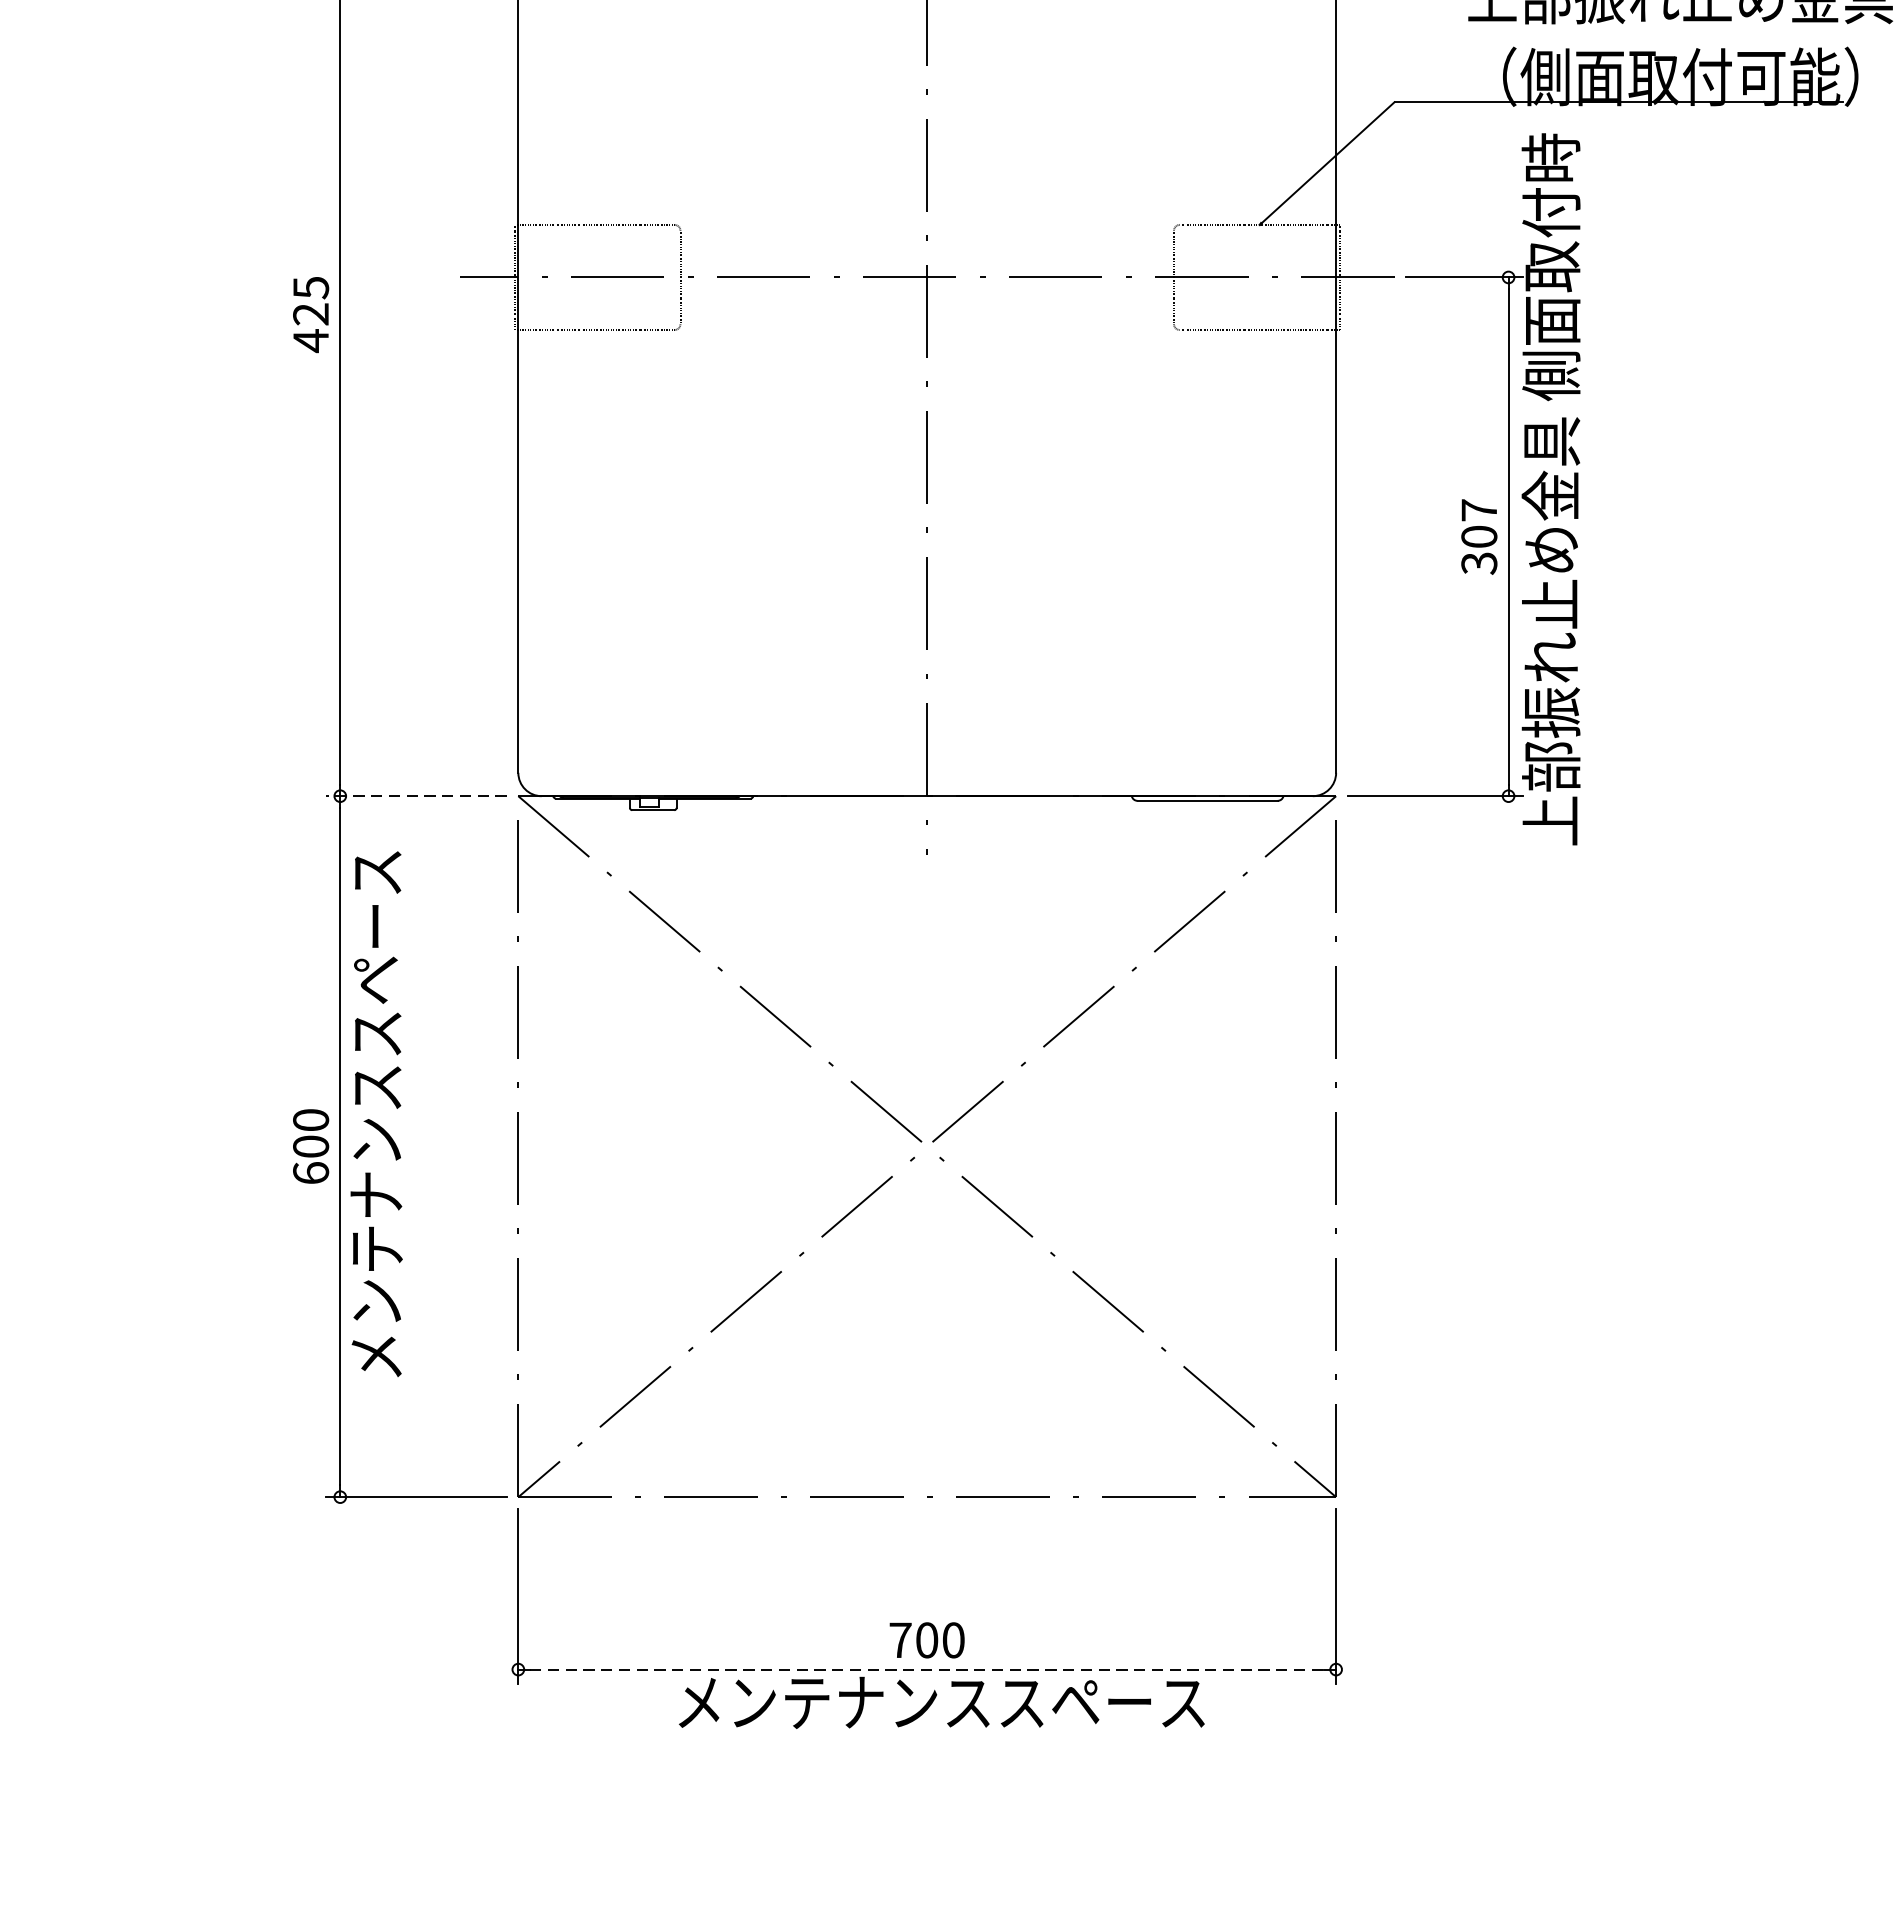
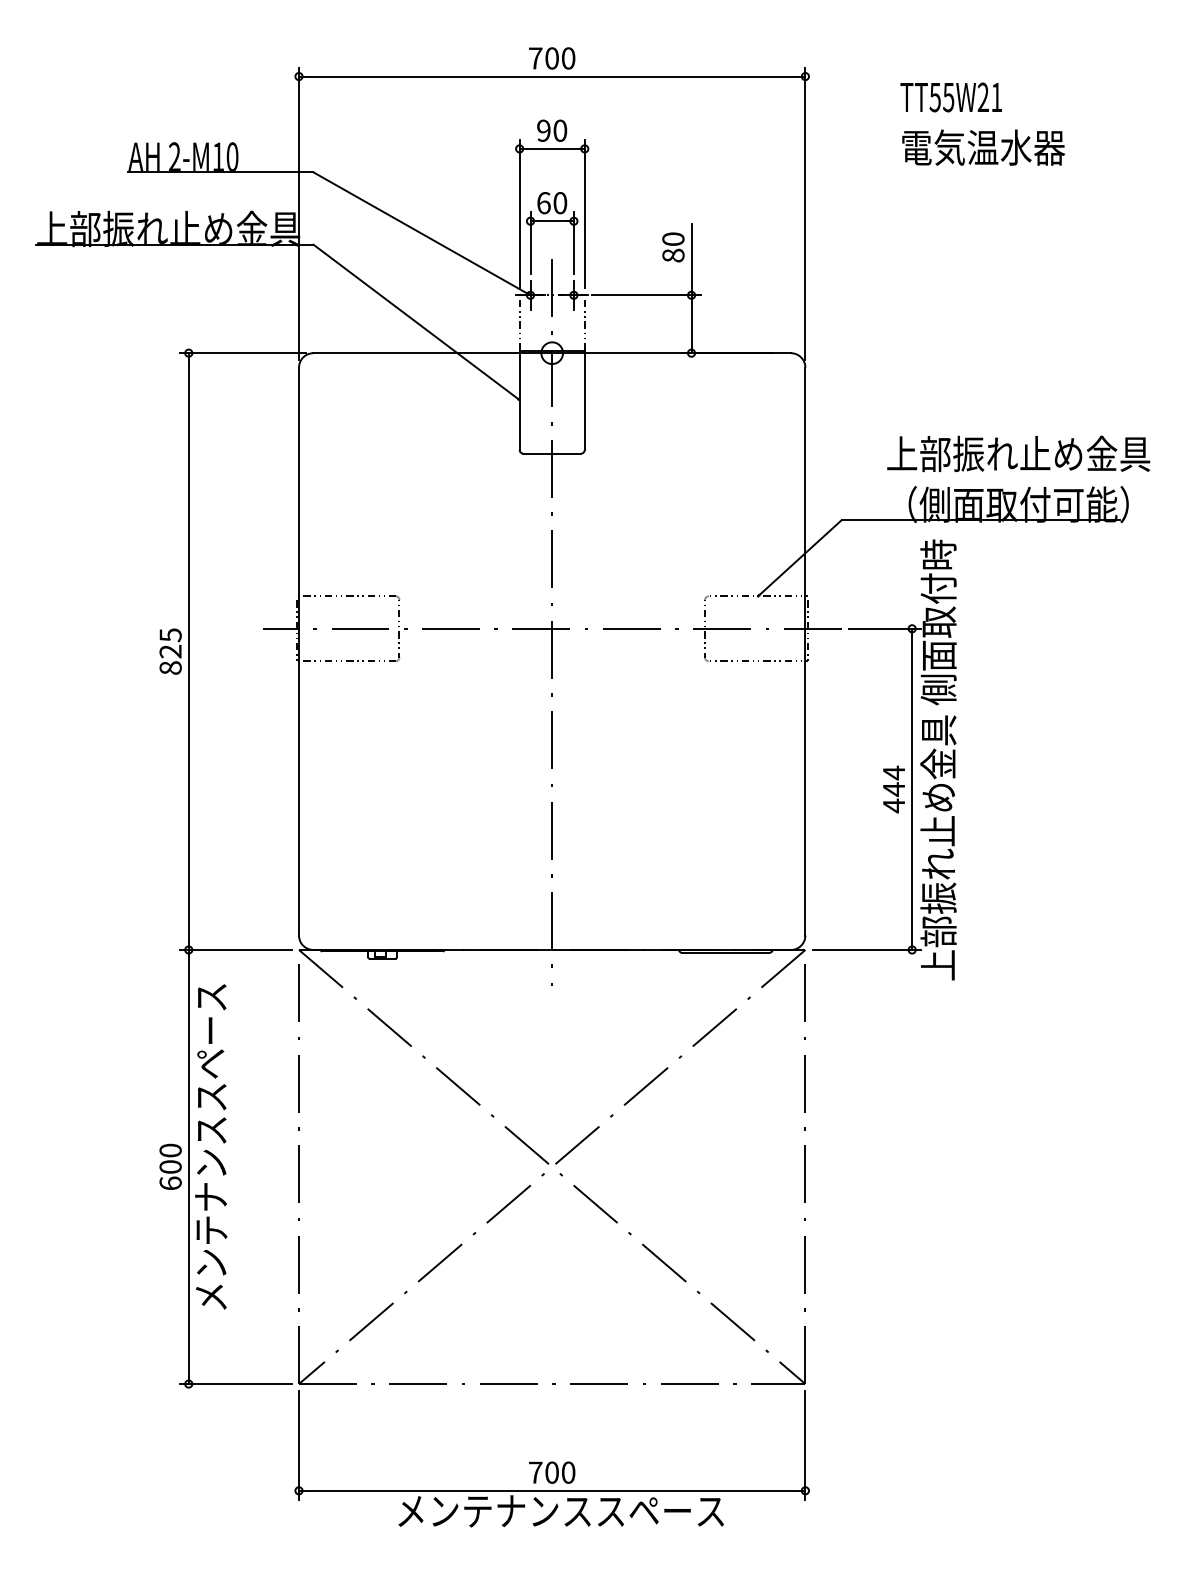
text: (310, 339) -> (170, 667), 425 -> 825
text: (1478, 536) -> (893, 789), 307 -> 444
line: (415, 795) -> (235, 949), dashed -> solid
line: (927, 1669) -> (552, 1490), dashed -> solid

